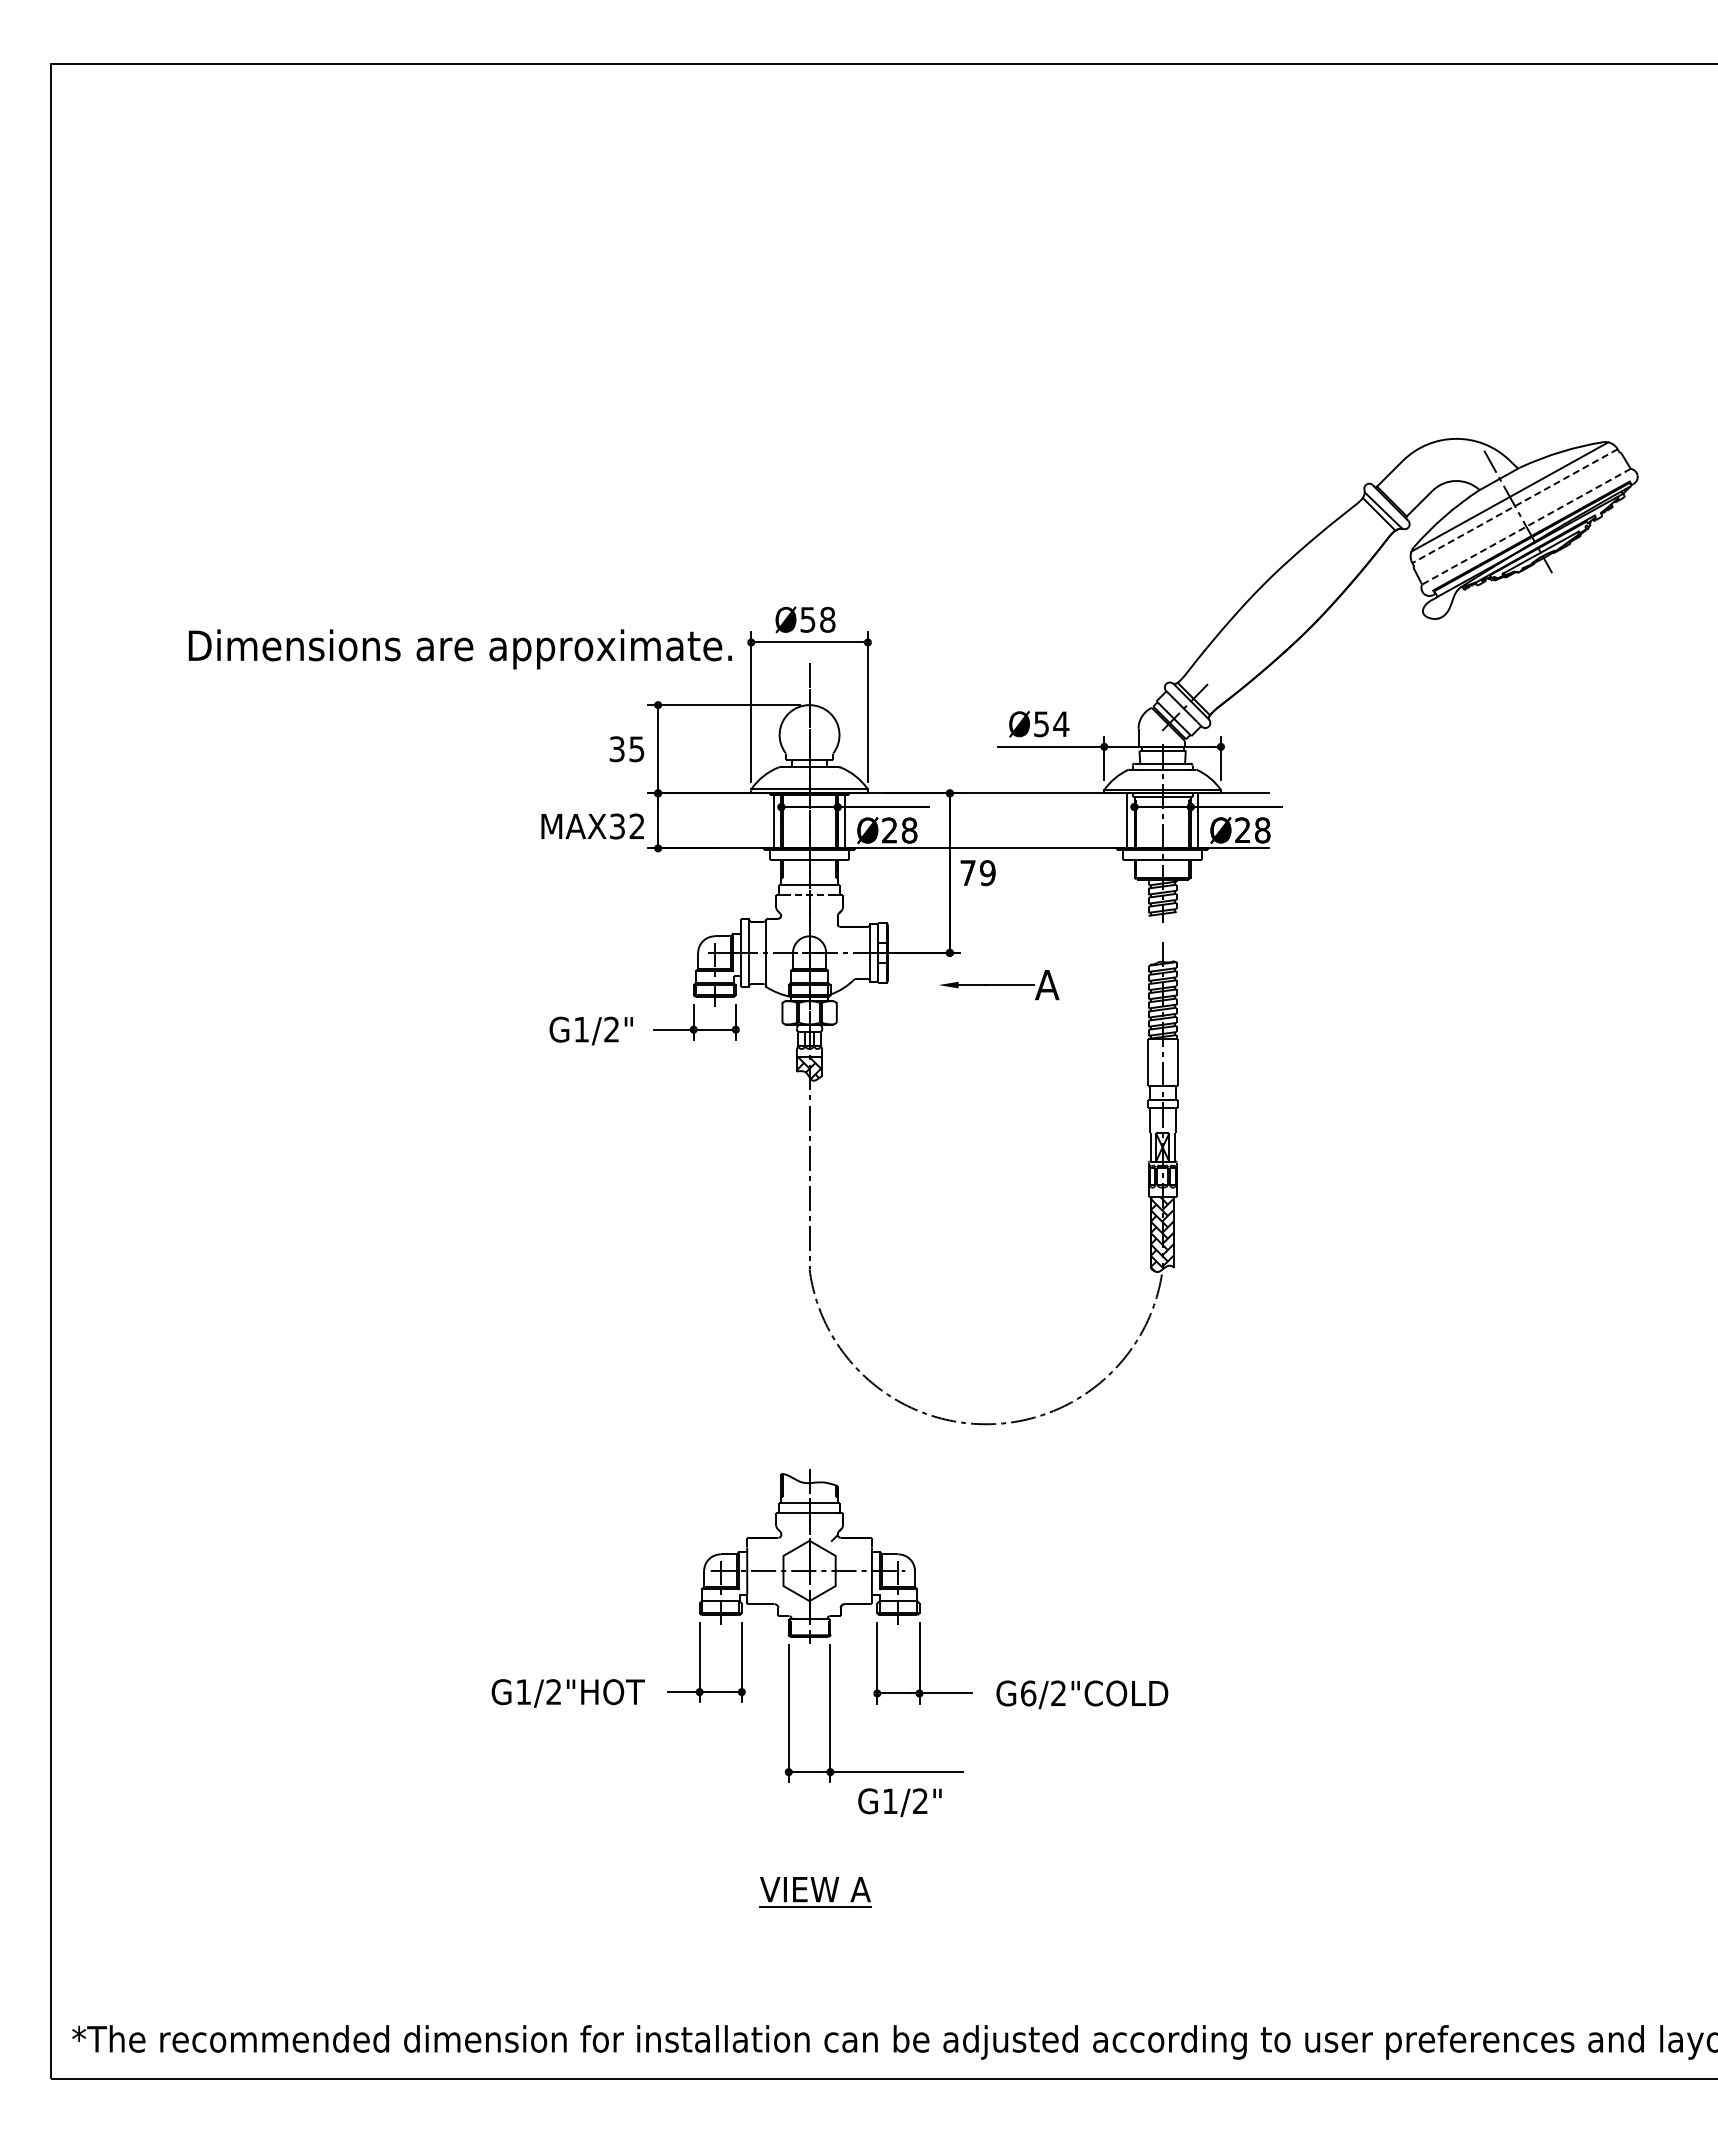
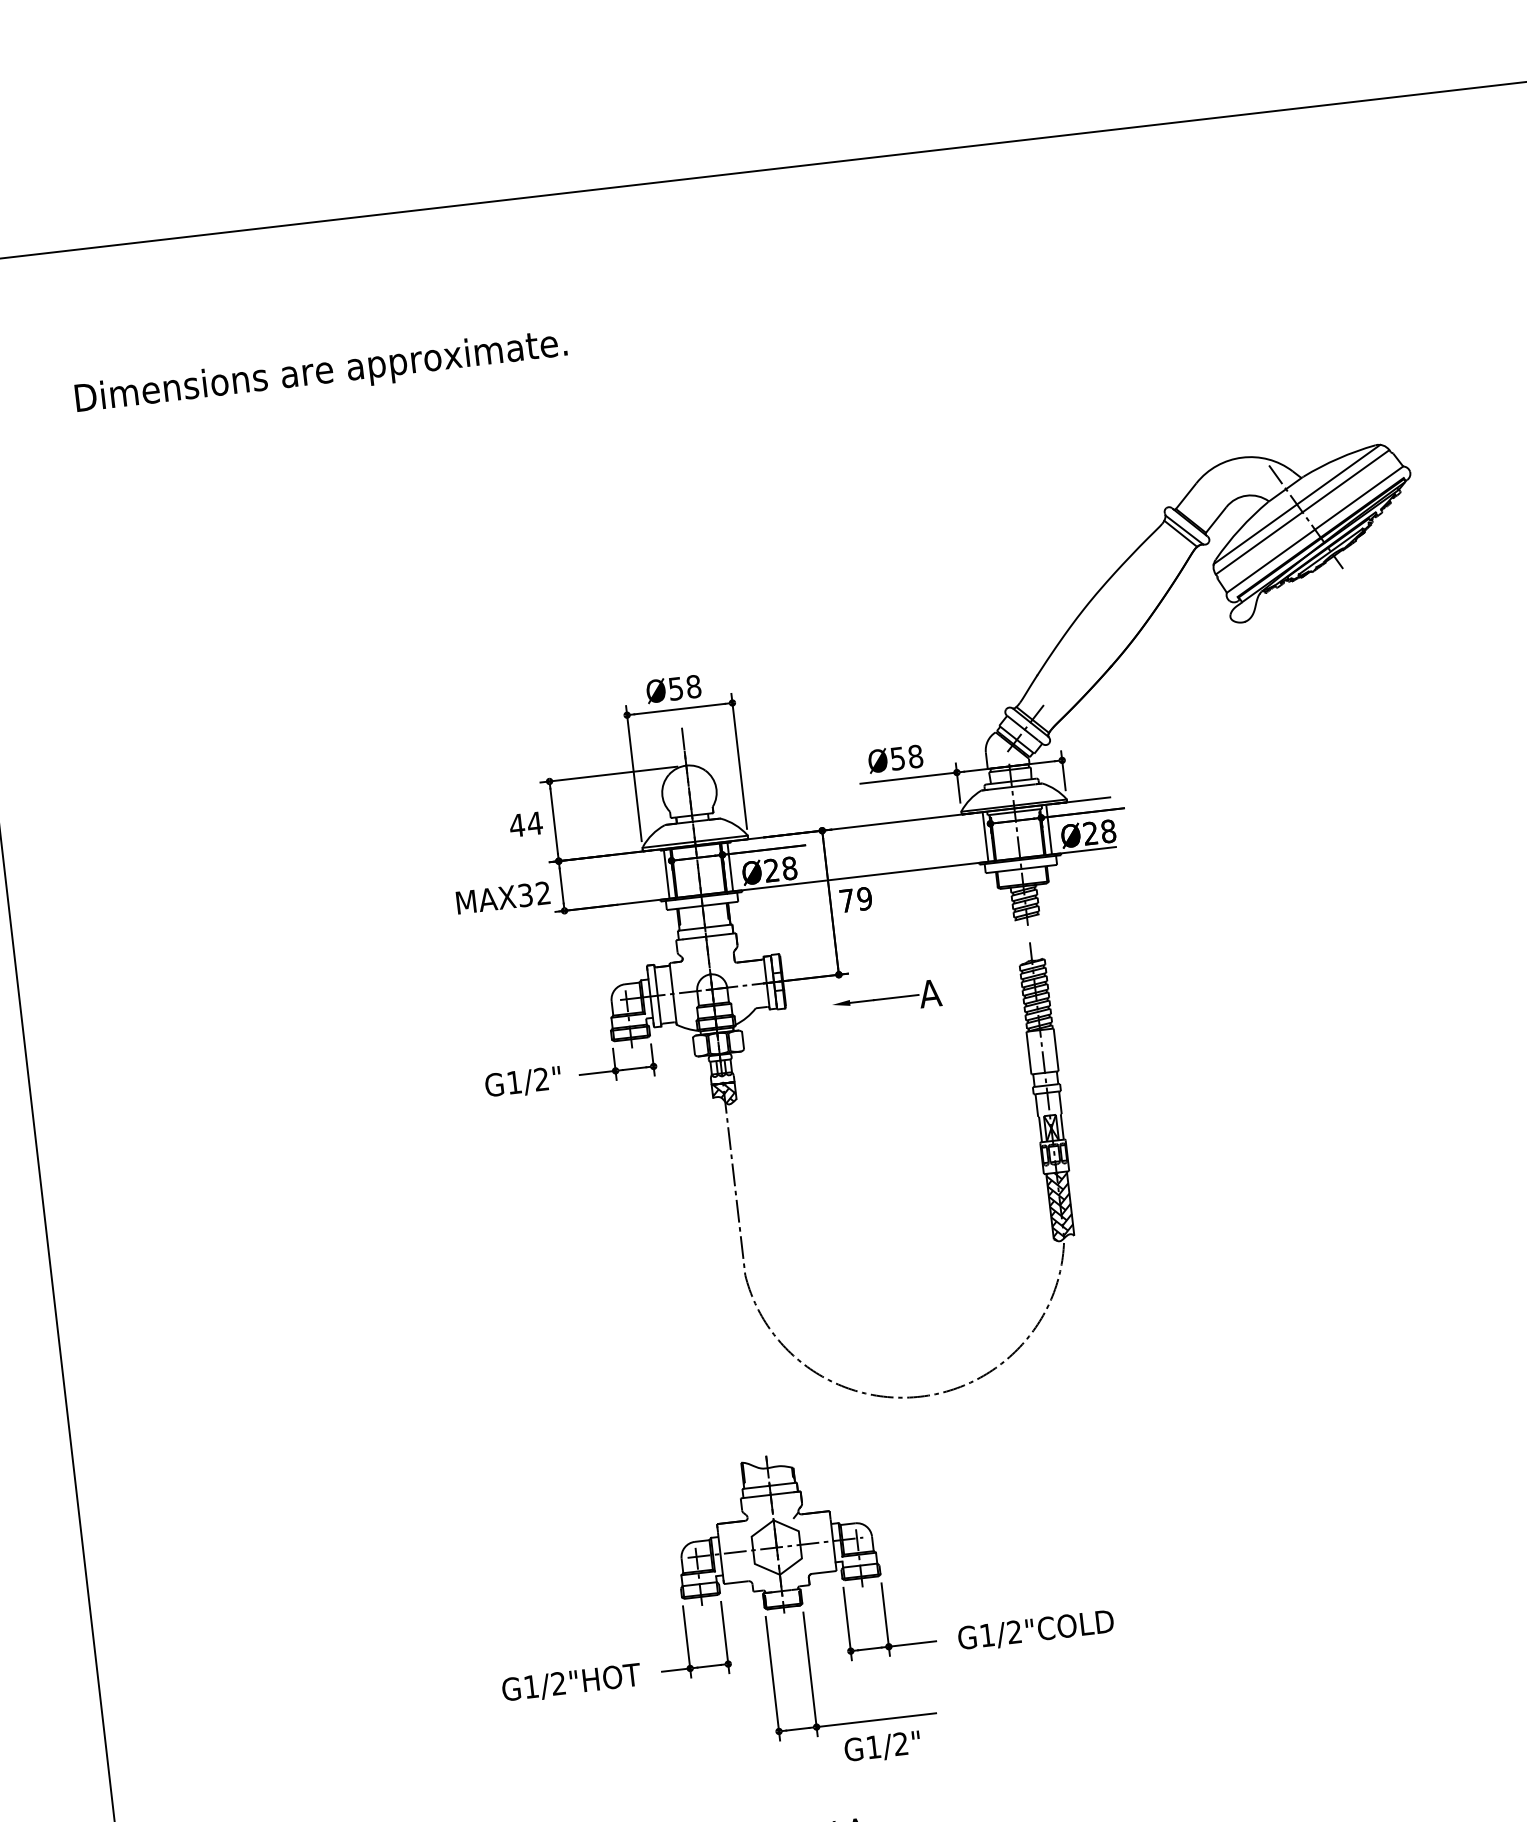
line: (1514, 506) -> (1302, 512), dashed -> solid
line: (1525, 526) -> (1314, 529), dashed -> solid
text: (459, 649) -> (320, 373), moved
text: (1061, 724) -> (915, 756), Ø54 -> Ø58
text: (627, 749) -> (526, 824), 35 -> 44
line: (809, 894) -> (706, 936), dashed -> solid
text: (1028, 1693) -> (987, 1635), G6/2"COLD -> G1/2"COLD

